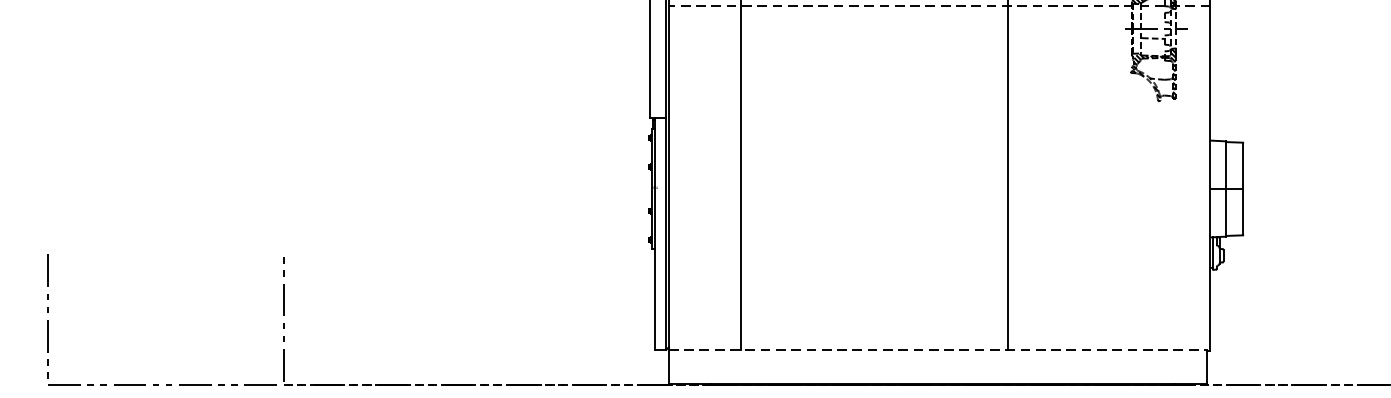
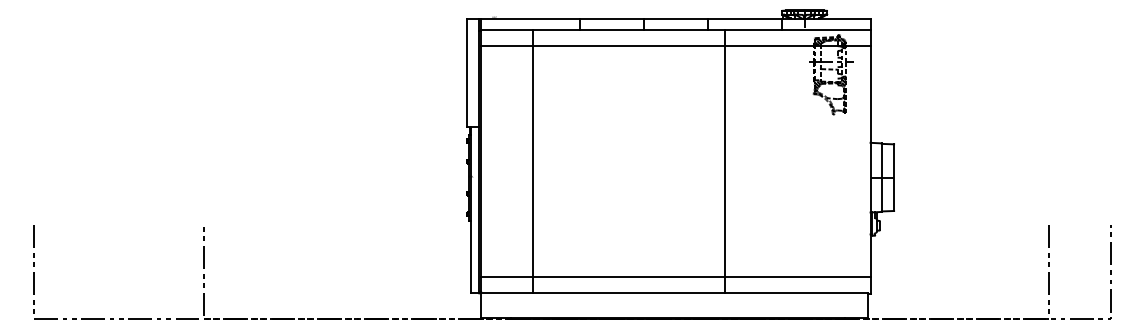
line: (939, 5) -> (675, 45), dashed -> solid
line: (939, 327) -> (675, 277), added
line: (937, 350) -> (674, 293), dashed -> solid

